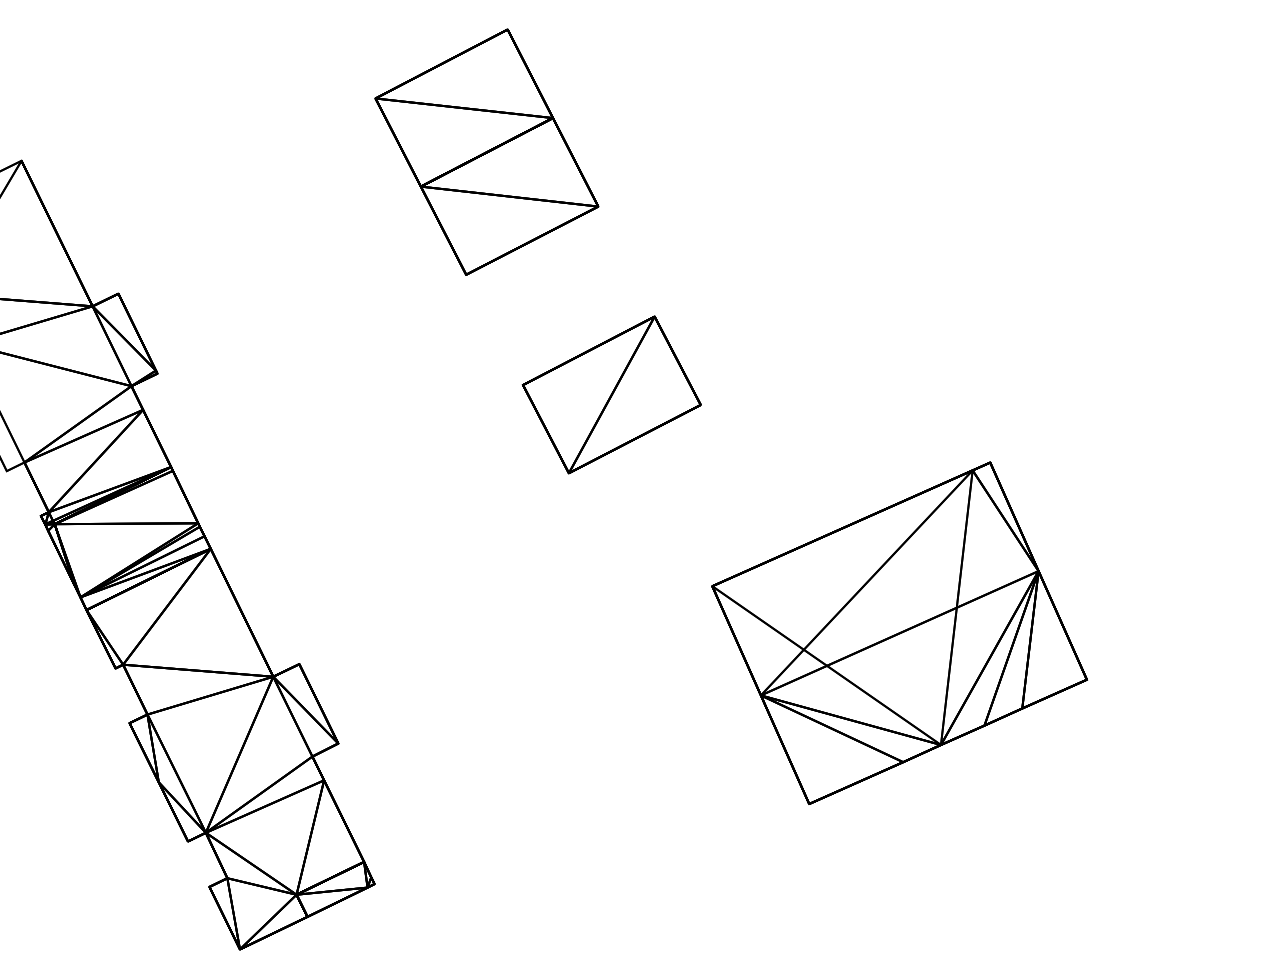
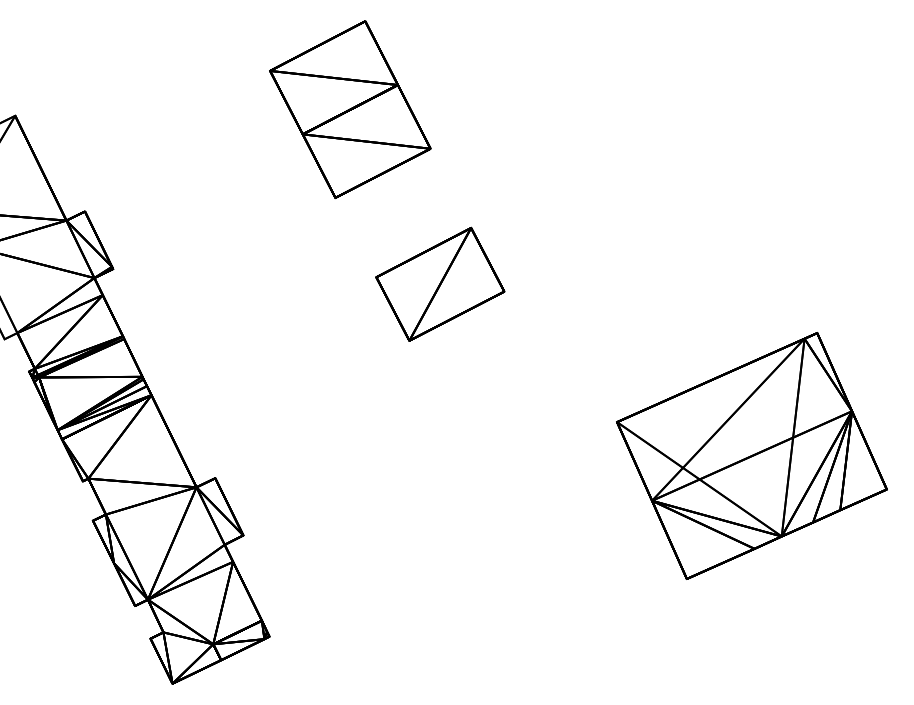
part: (899, 632) -> (751, 455), moved

